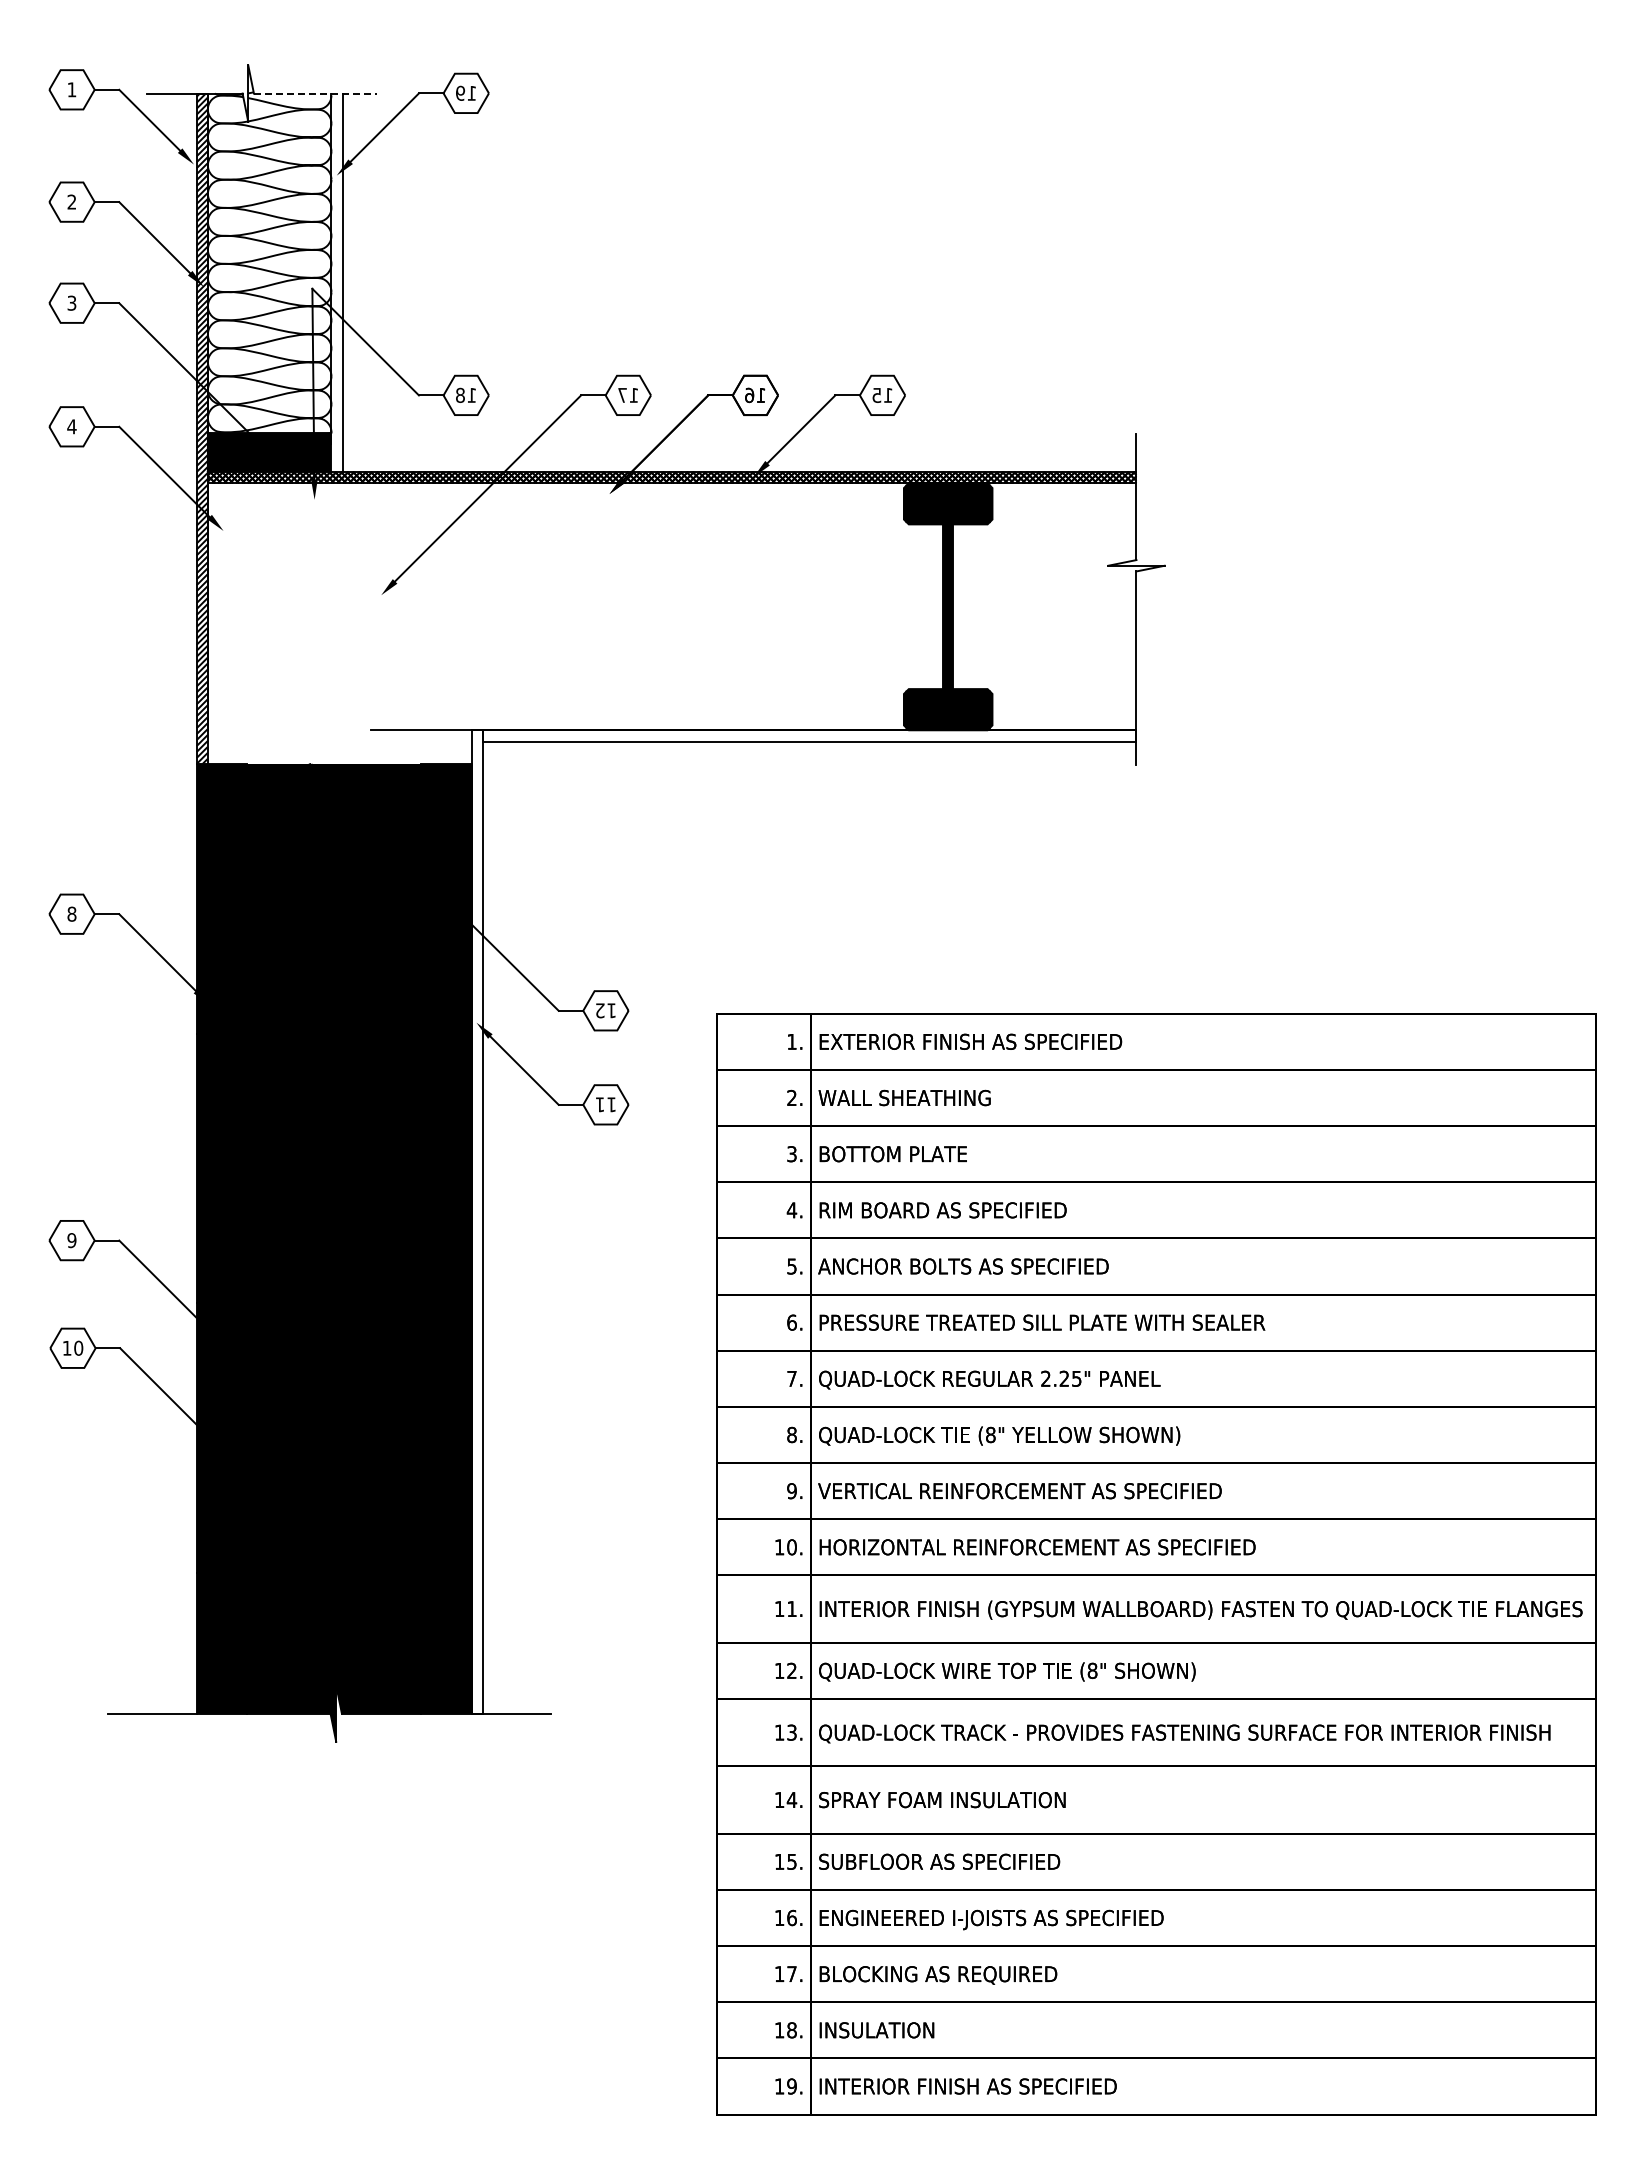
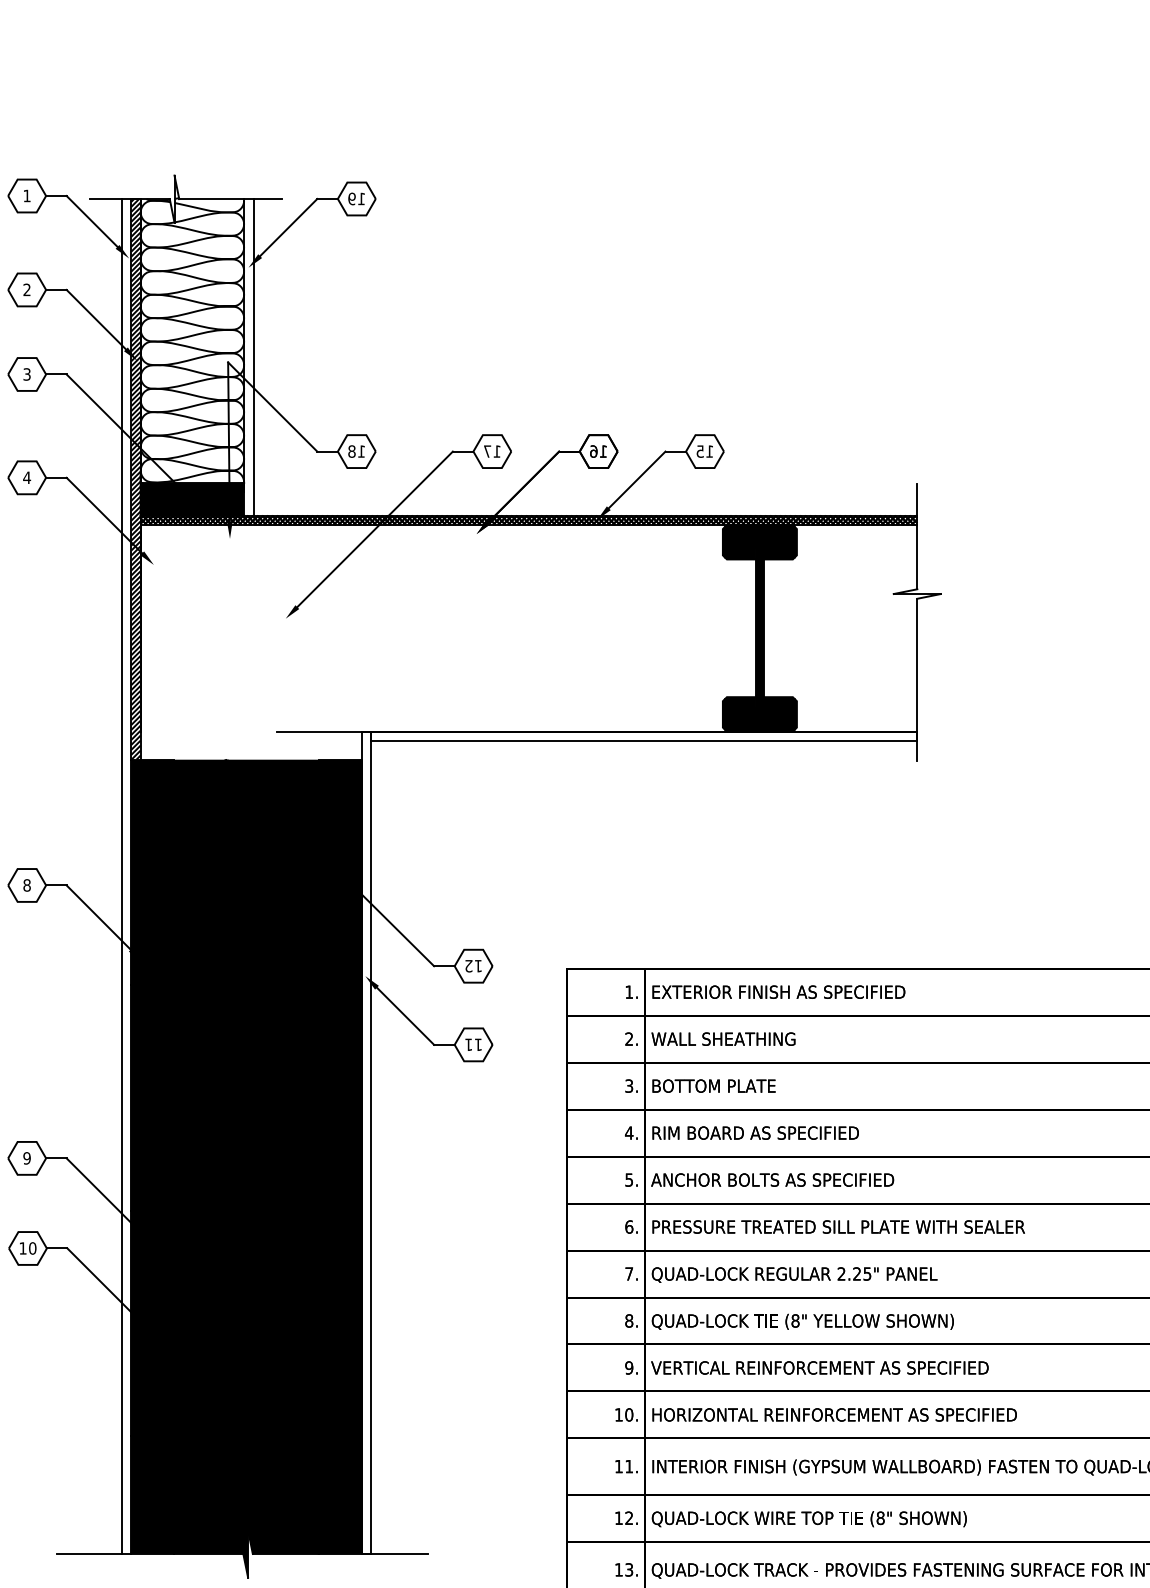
line: (315, 93) -> (230, 199), dashed -> solid
line: (185, 903) -> (122, 876), added

